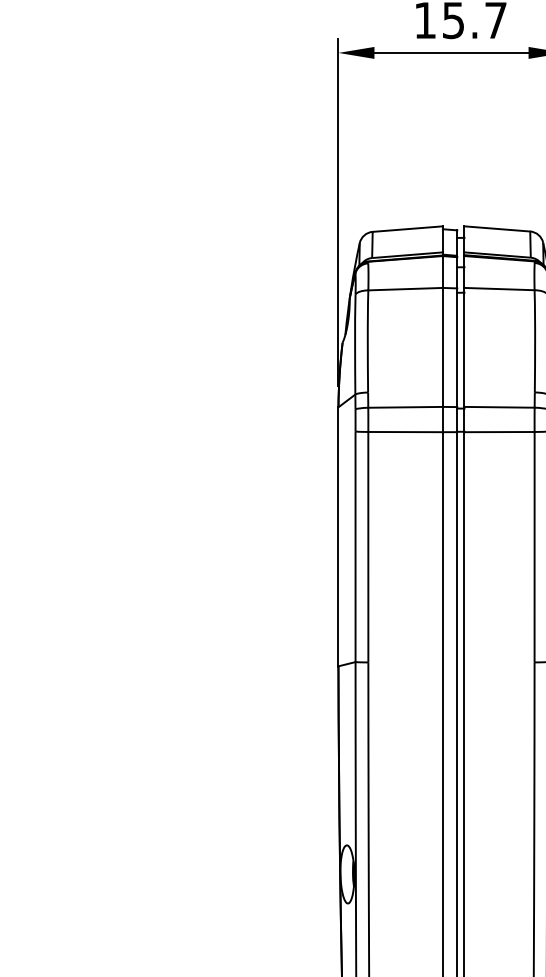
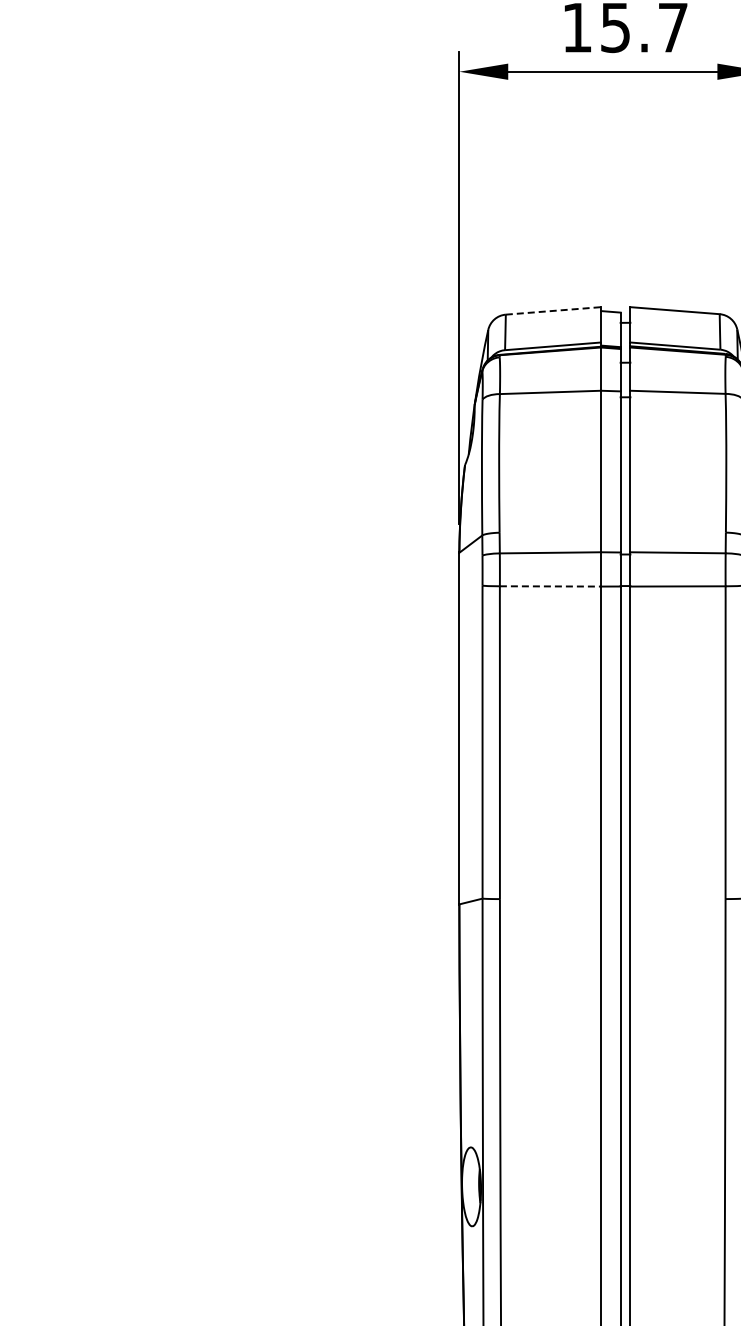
line: (407, 228) -> (553, 310), solid -> dashed
line: (405, 432) -> (550, 586), solid -> dashed

